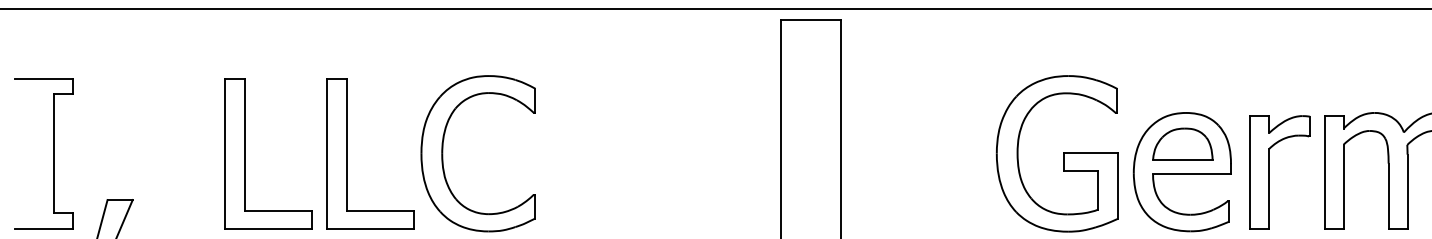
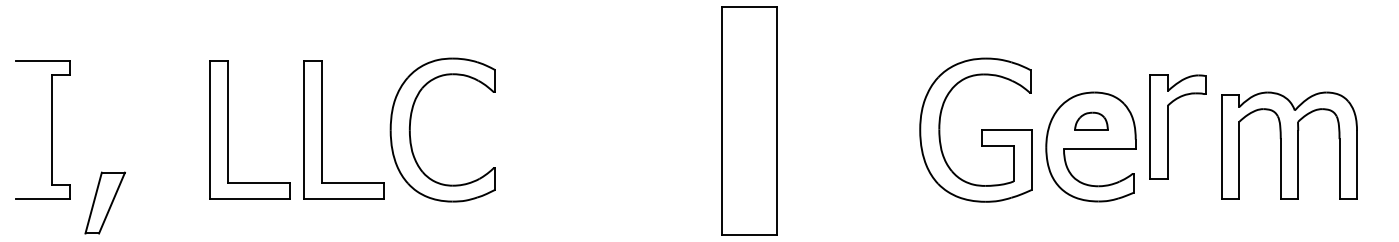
part: (1182, 144) -> (1091, 121), size x0.6
part: (1269, 171) -> (1168, 126), moved

